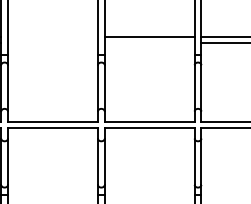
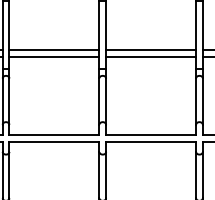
line: (52, 36) -> (53, 49), added
line: (52, 43) -> (53, 56), added
line: (149, 43) -> (150, 56), added

